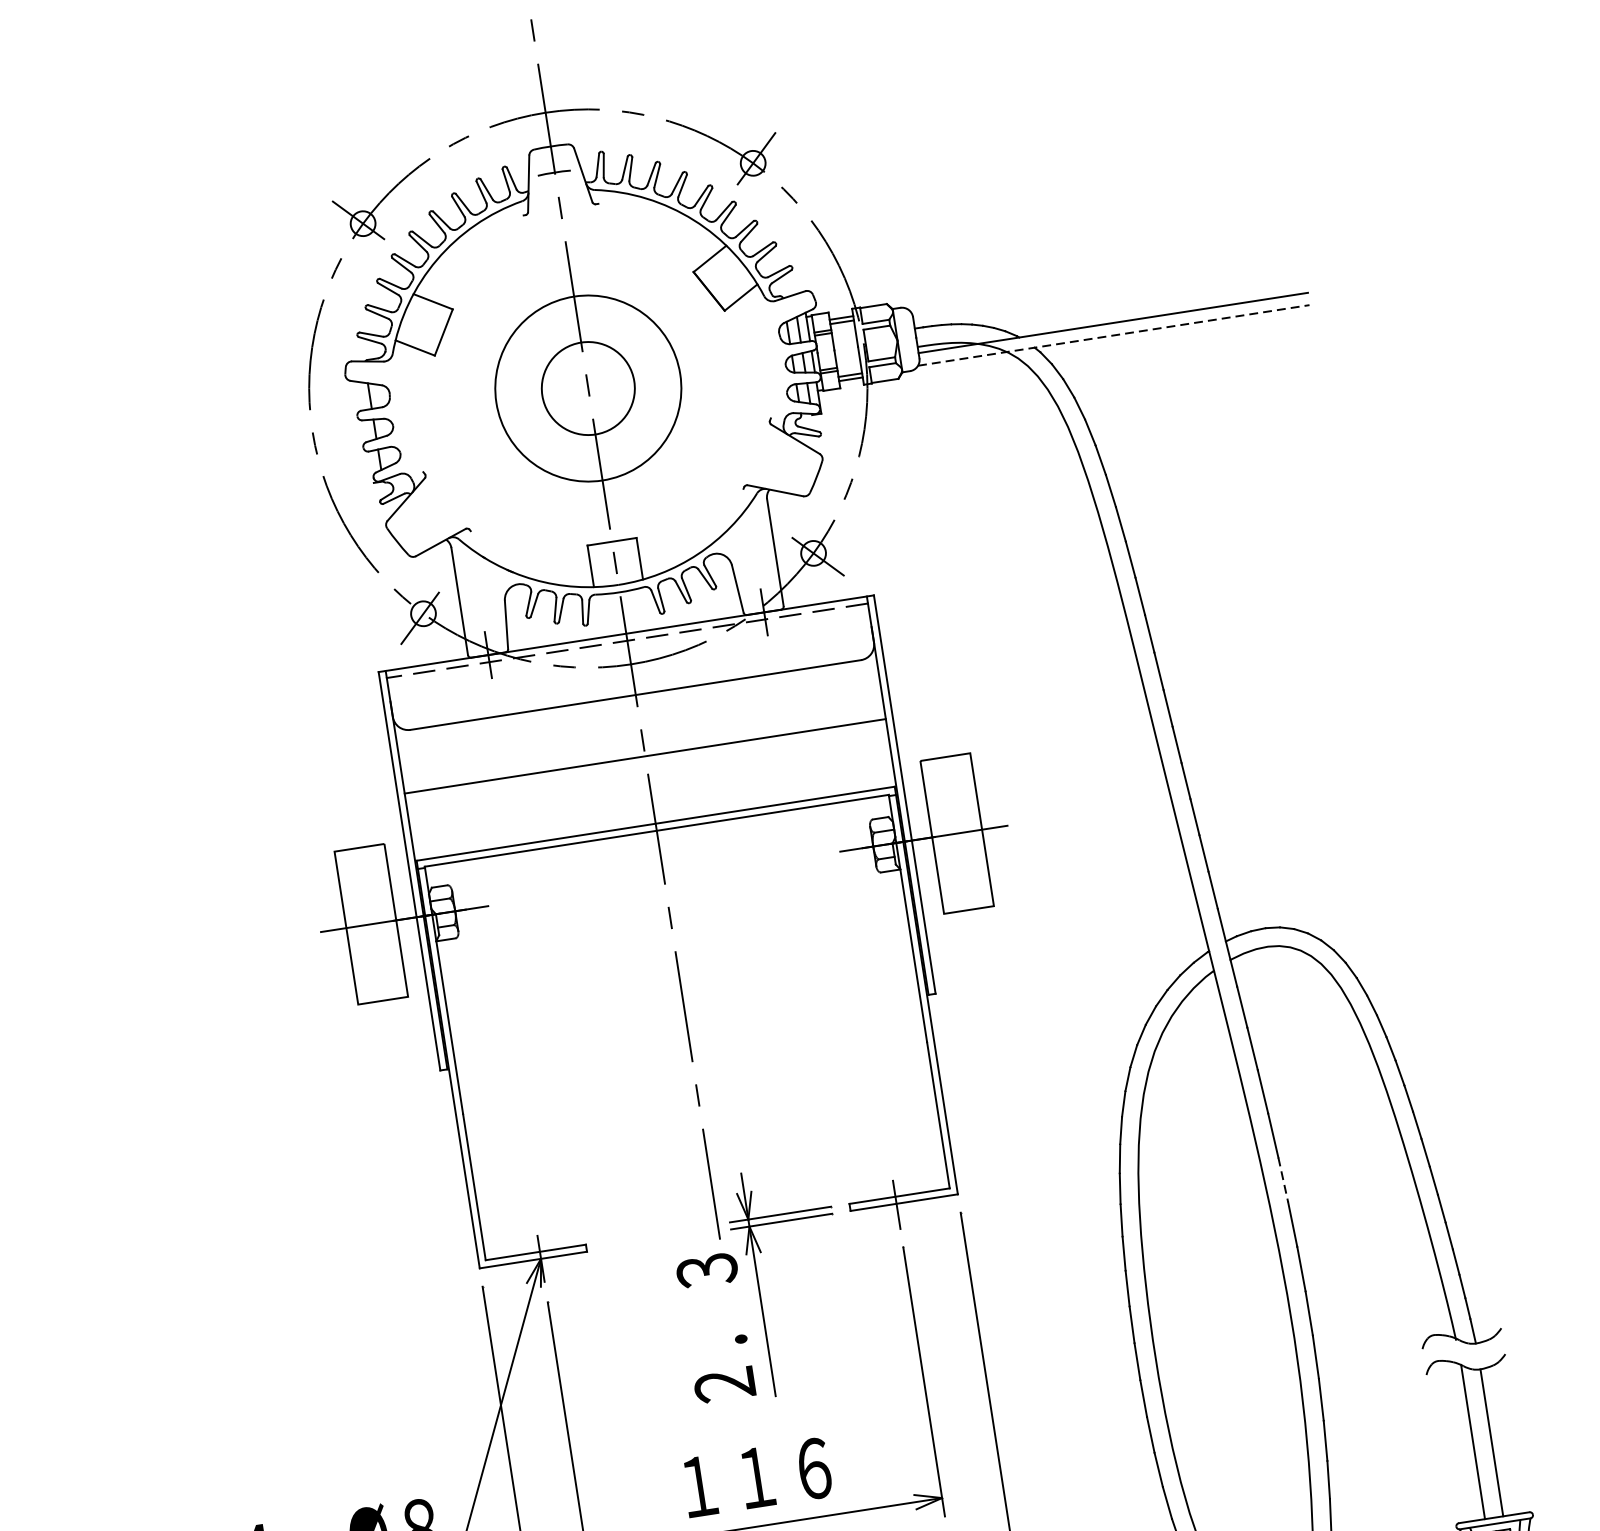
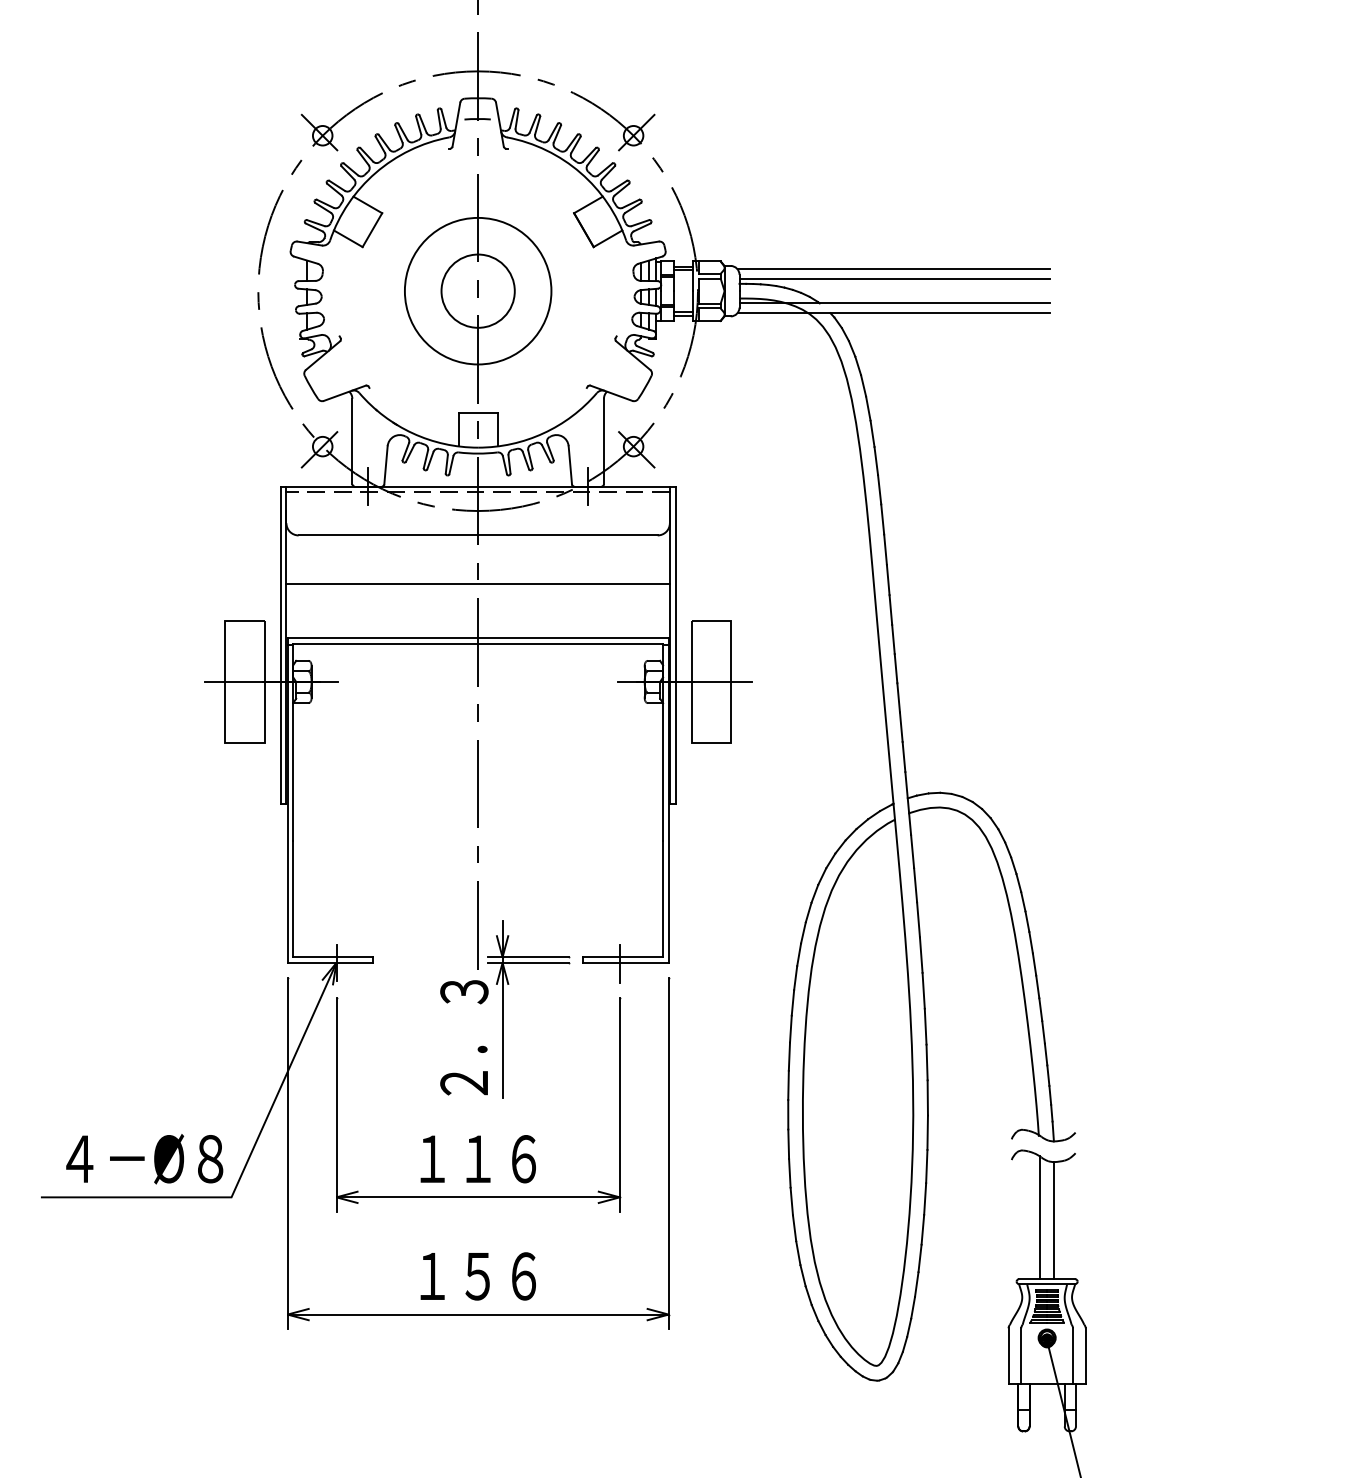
line: (1105, 280) -> (893, 269), added
line: (1108, 291) -> (894, 278), added
line: (1113, 335) -> (893, 313), dashed -> solid
line: (1282, 1179) -> (923, 990), dashed -> solid

